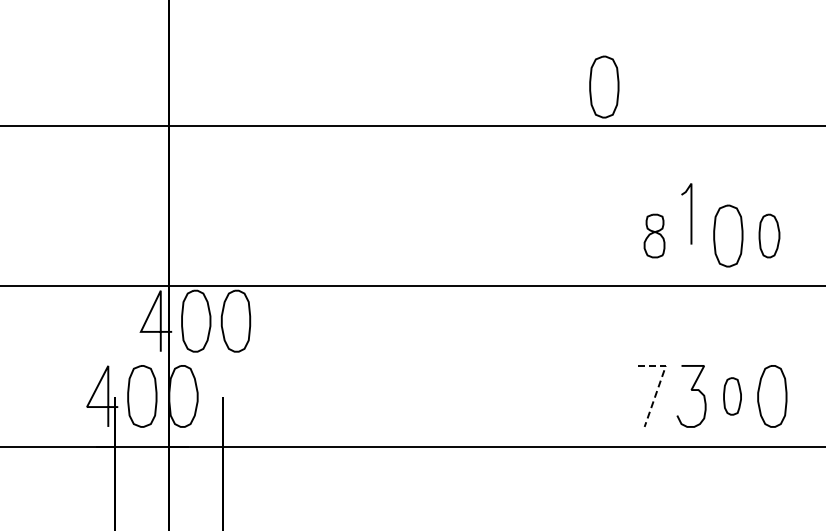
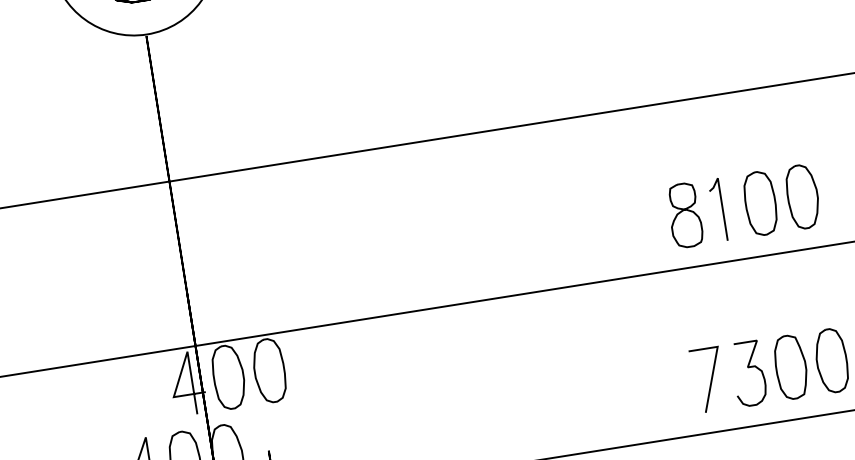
part: (604, 86) -> (609, 70), removed
line: (690, 213) -> (721, 209), moved
part: (654, 235) -> (684, 214), size x1.43
part: (769, 235) -> (802, 196), size x1.43
line: (660, 382) -> (714, 364), dashed -> solid
part: (732, 396) -> (790, 367), size x1.67

